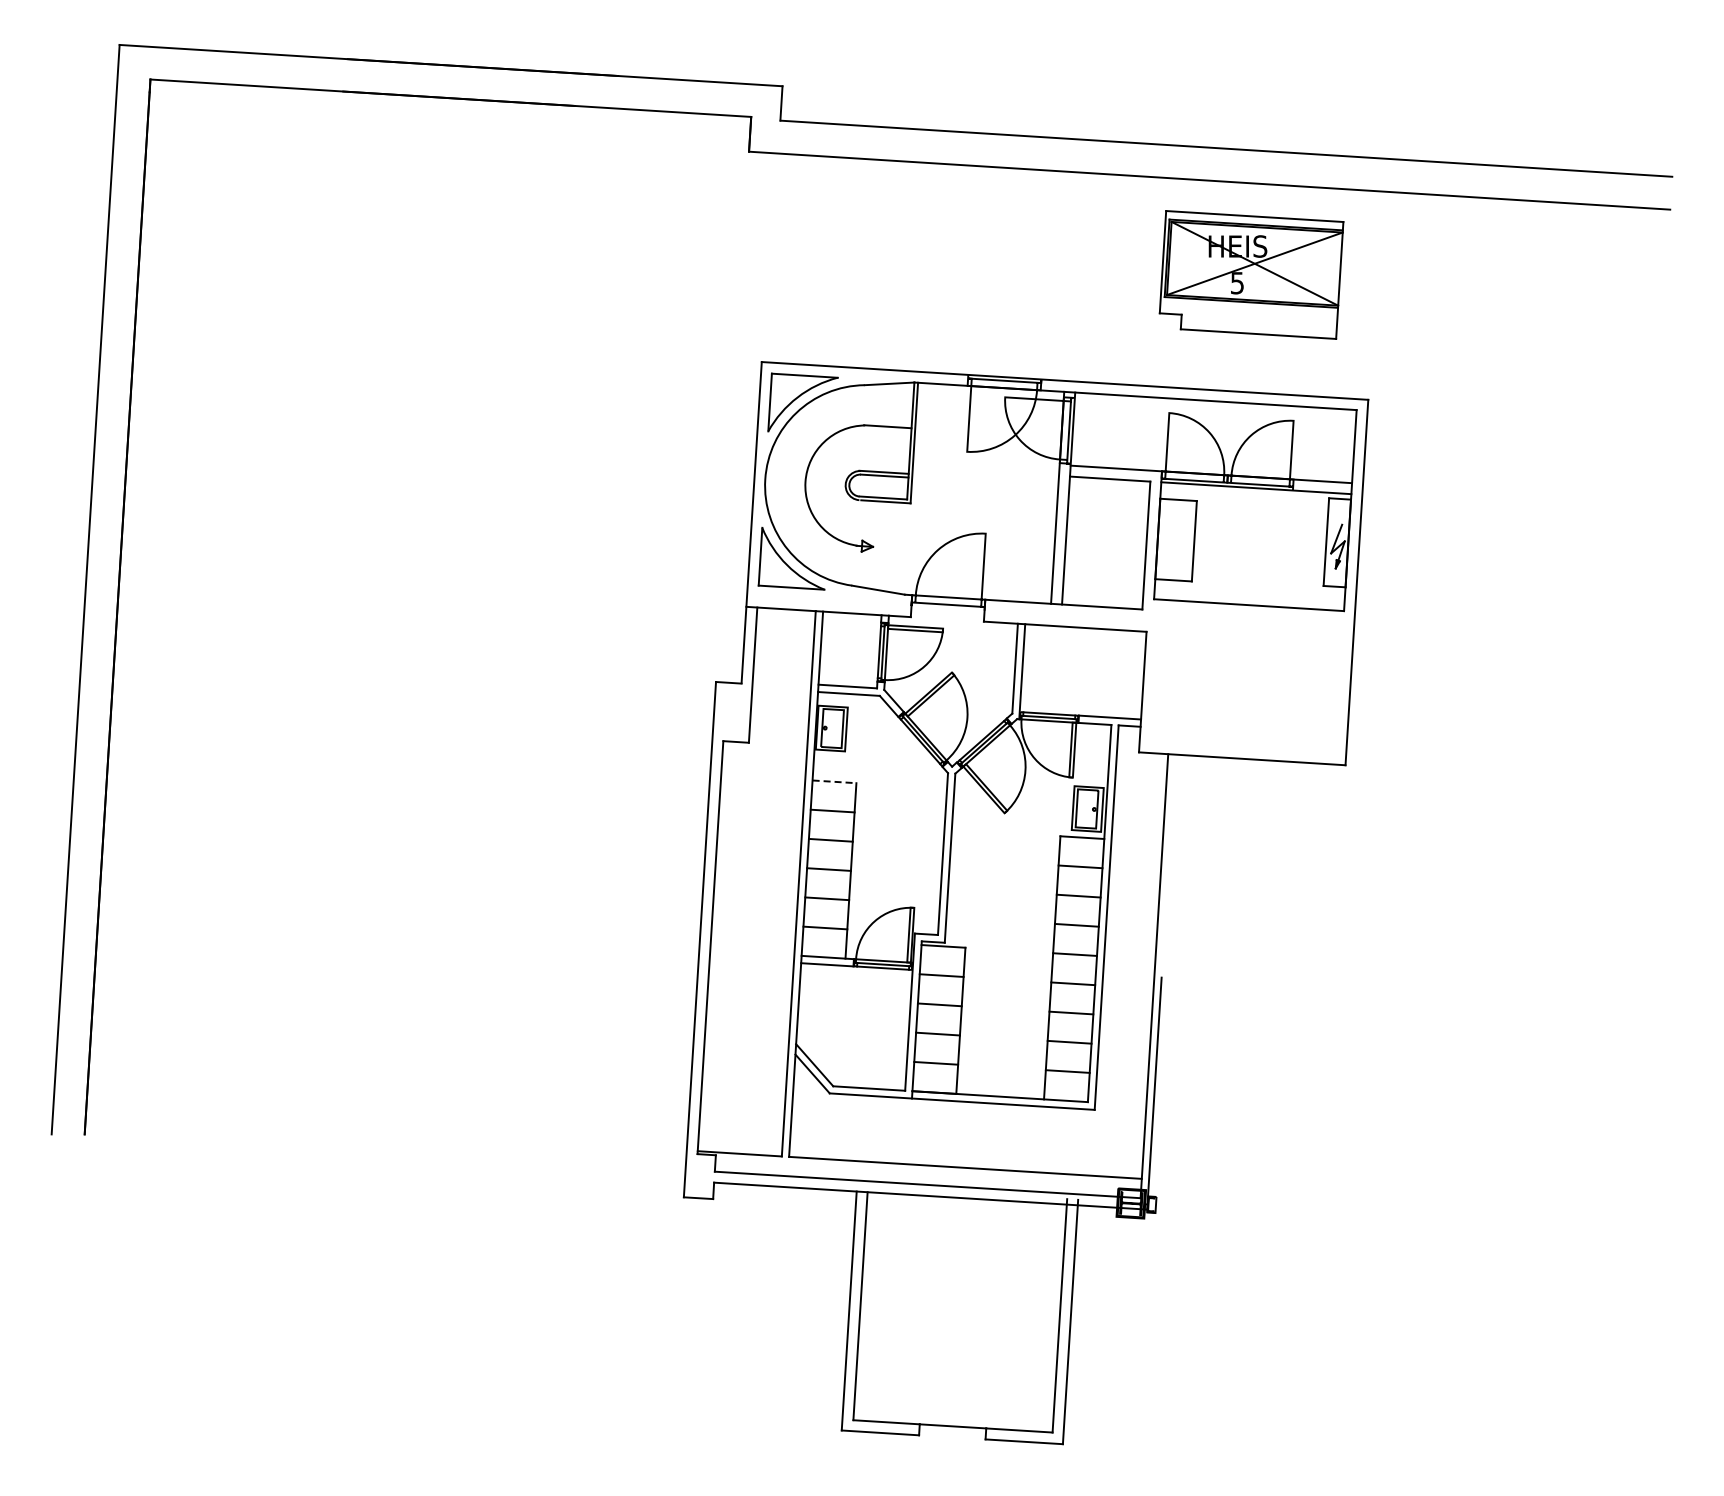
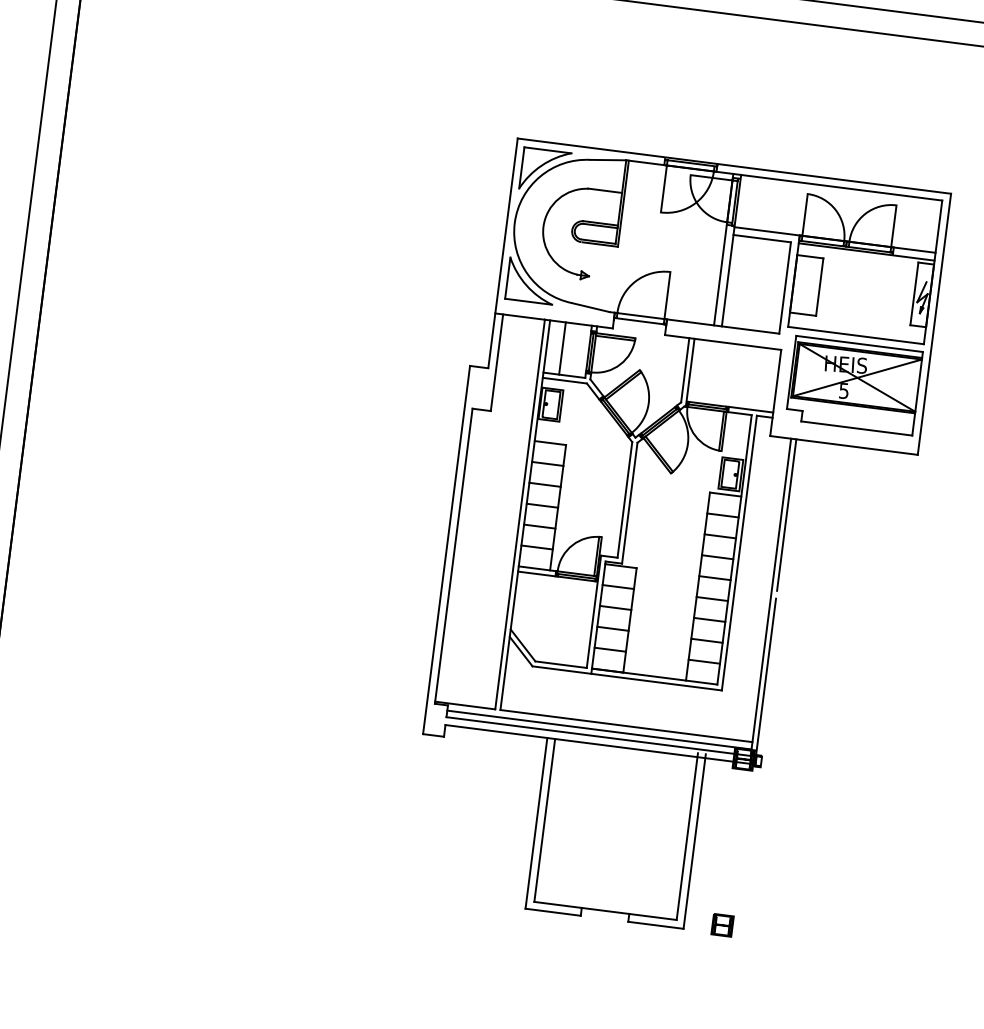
part: (1251, 274) -> (854, 385), moved
line: (842, 649) -> (562, 348), added
line: (834, 781) -> (550, 442), dashed -> solid
line: (1168, 860) -> (786, 514), added
line: (928, 1175) -> (599, 729), added
part: (1116, 1435) -> (722, 925), added

